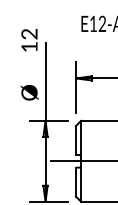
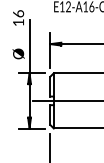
text: (29, 33) -> (18, 13), 12 -> 16

